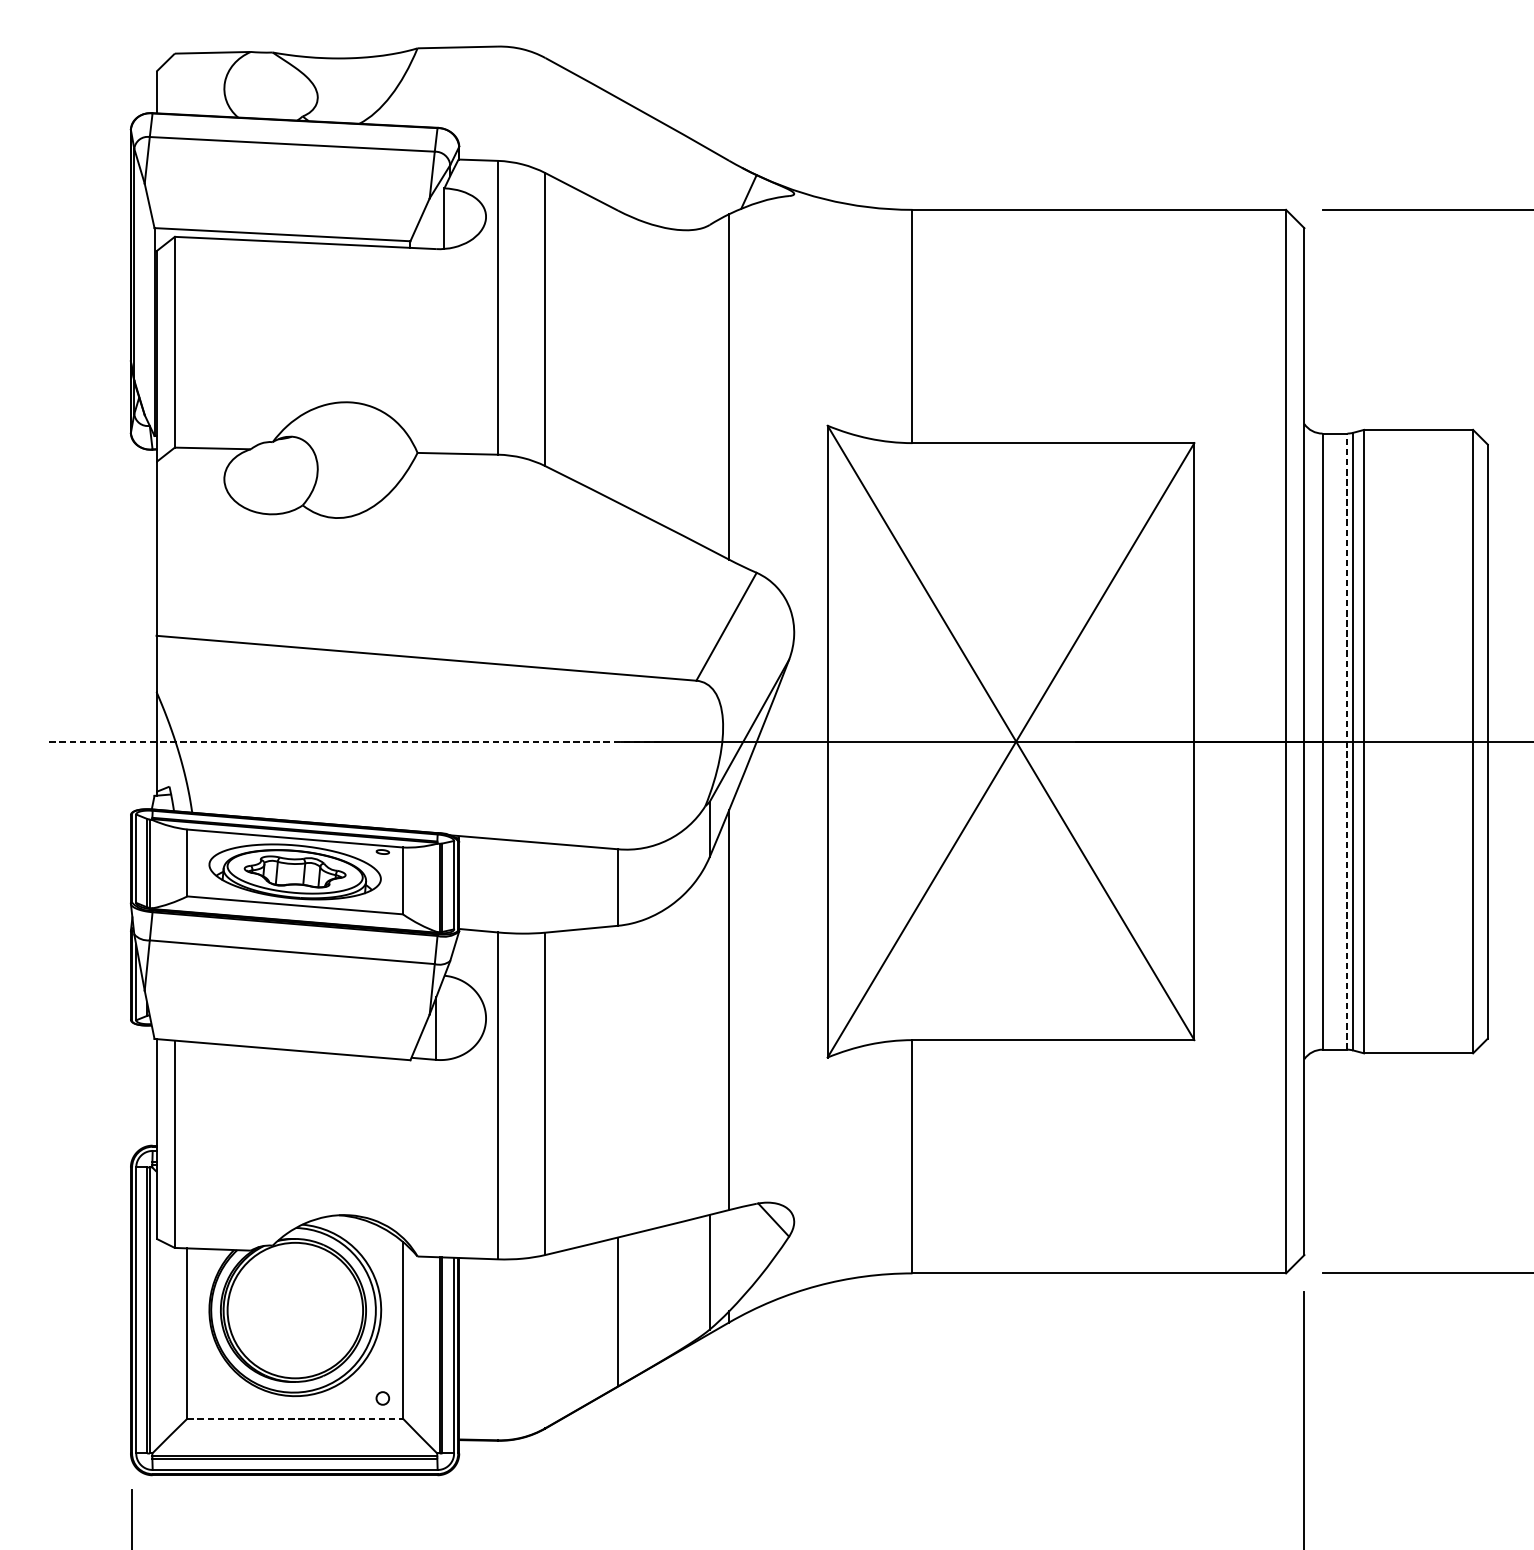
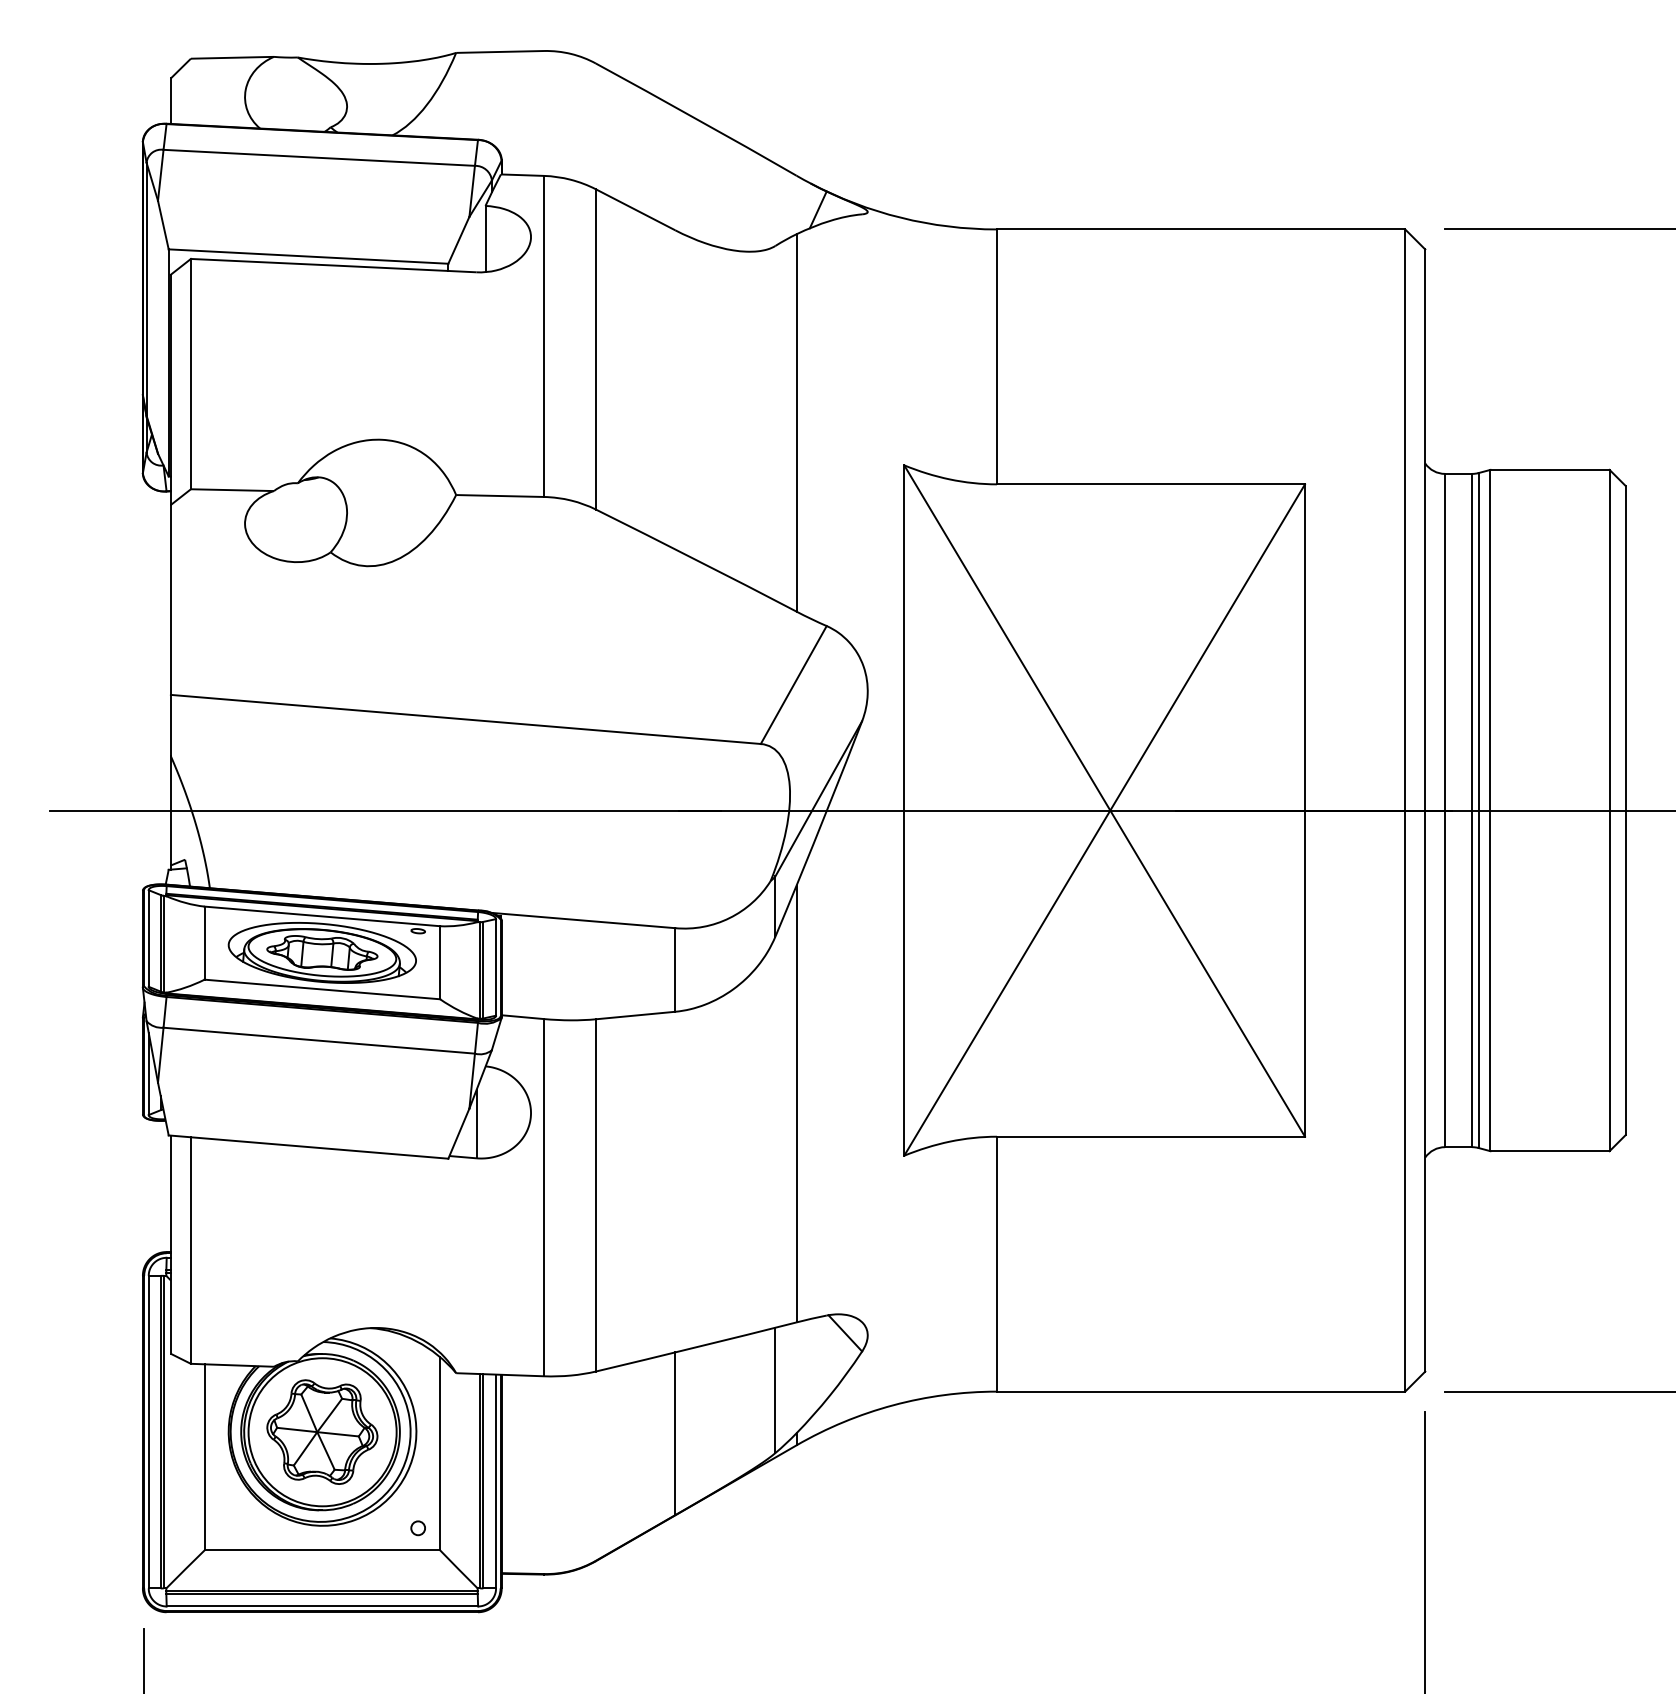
line: (352, 741) -> (385, 810), dashed -> solid
line: (1347, 741) -> (1472, 810), dashed -> solid
part: (295, 1309) -> (322, 1431), added
line: (295, 1418) -> (322, 1550), dashed -> solid

